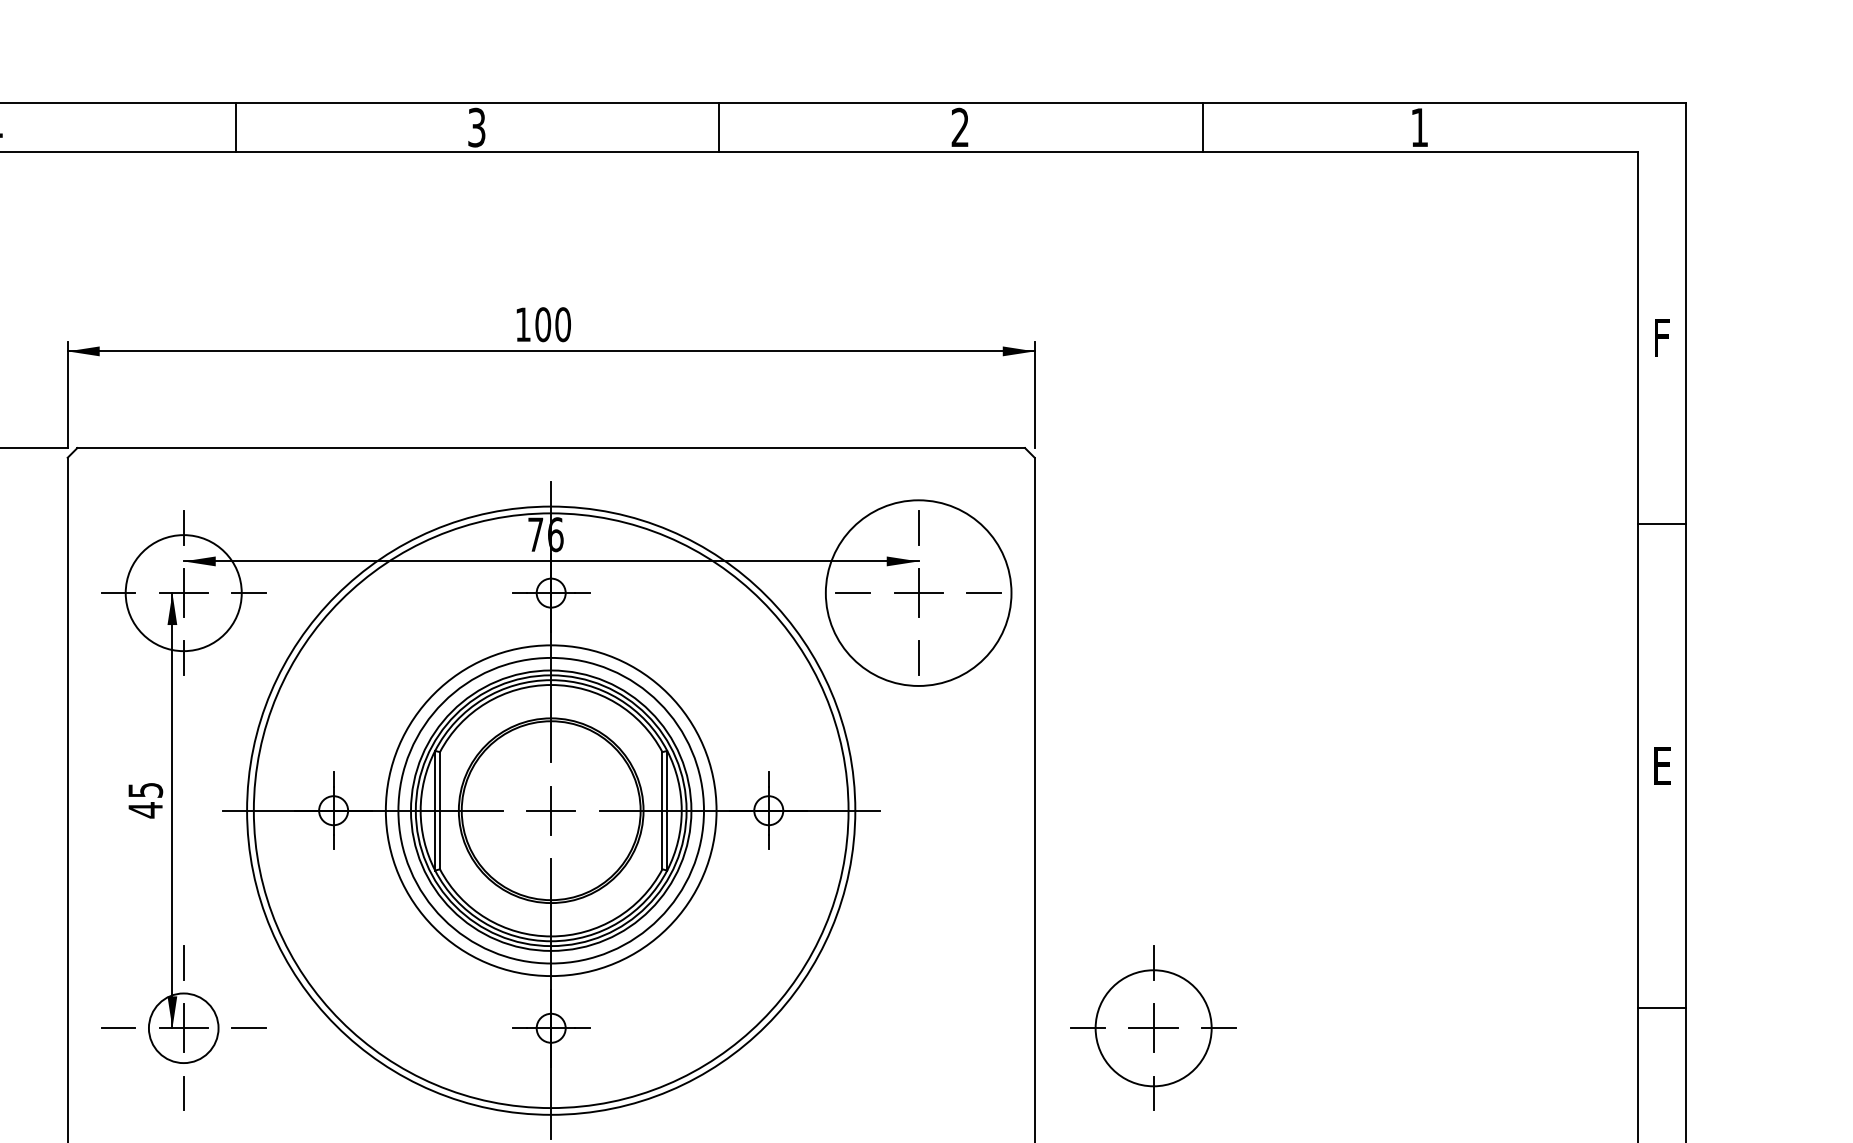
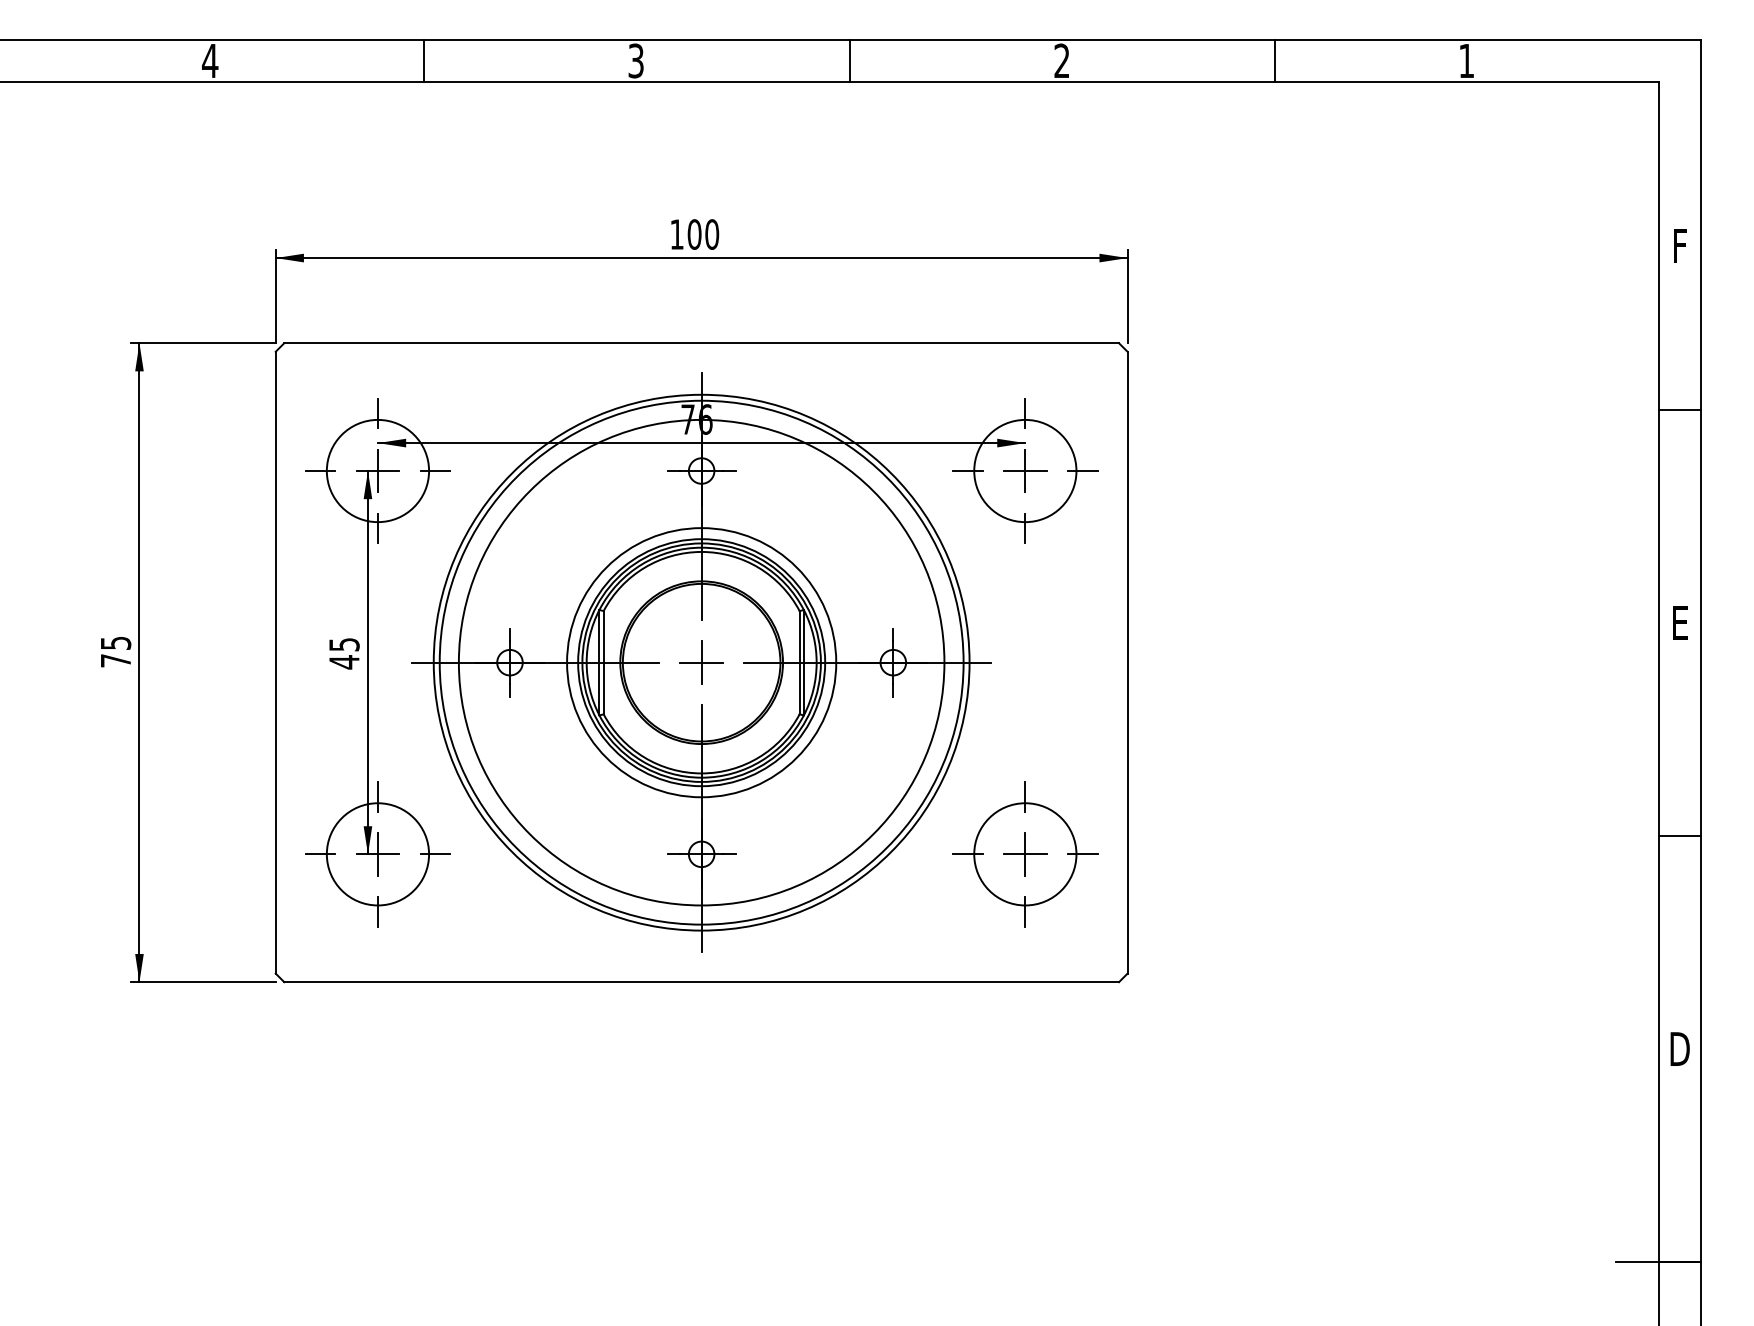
circle: (918, 592) -> (1025, 470), size x0.62
circle: (551, 810) -> (701, 662), size x1.67
circle: (183, 1028) -> (377, 854), size x1.67
part: (1153, 1028) -> (1025, 854), moved

